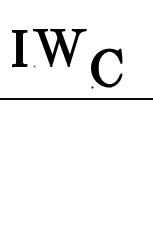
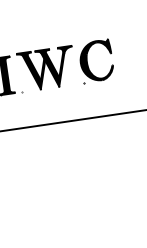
part: (98, 68) -> (87, 62), moved

